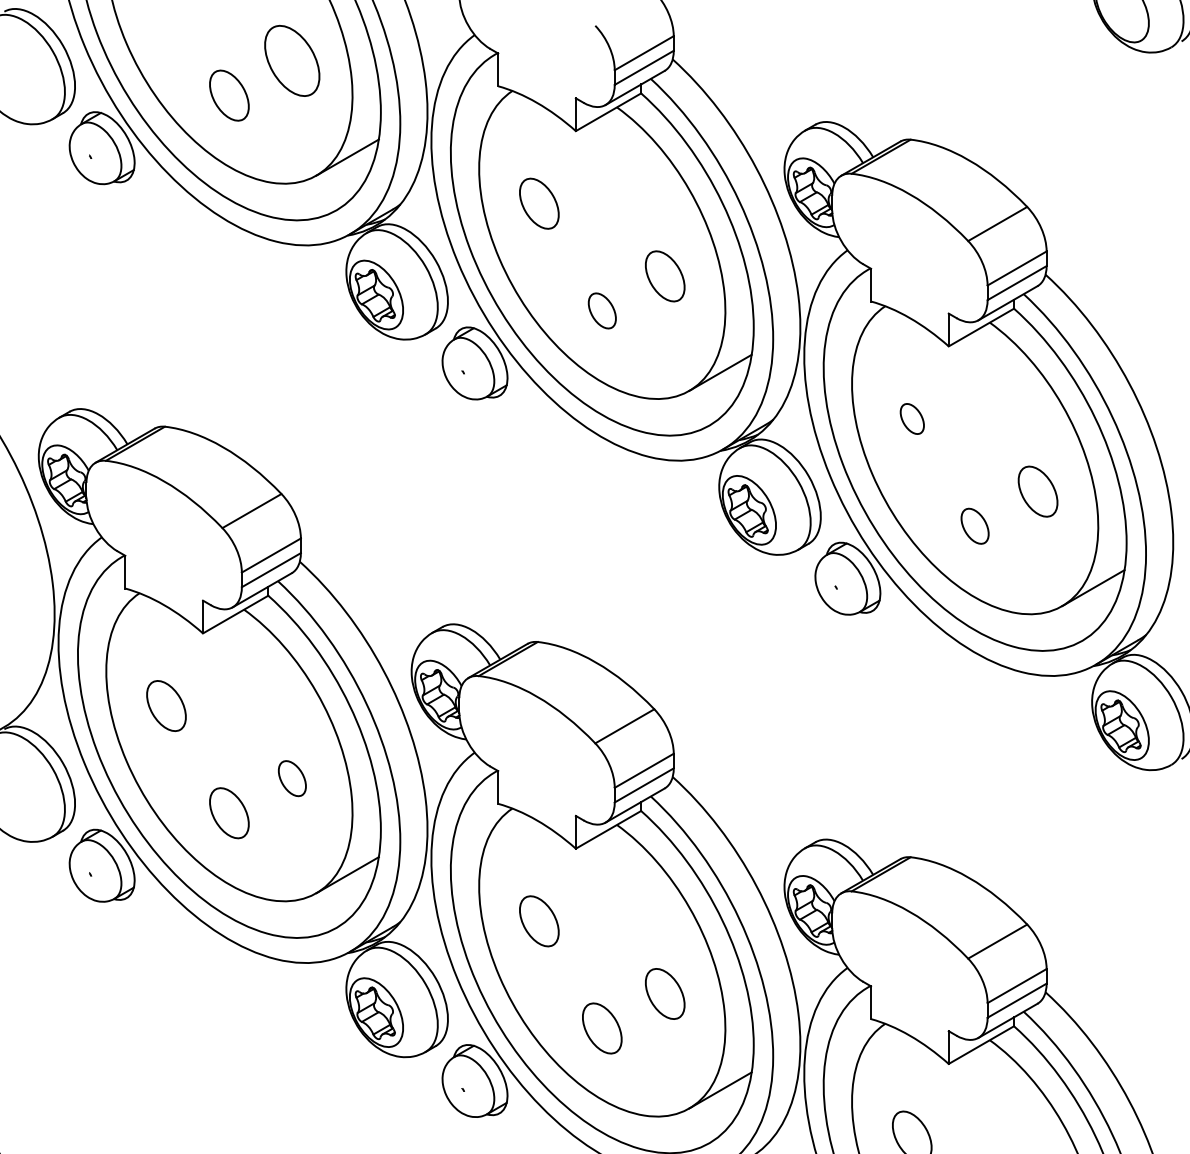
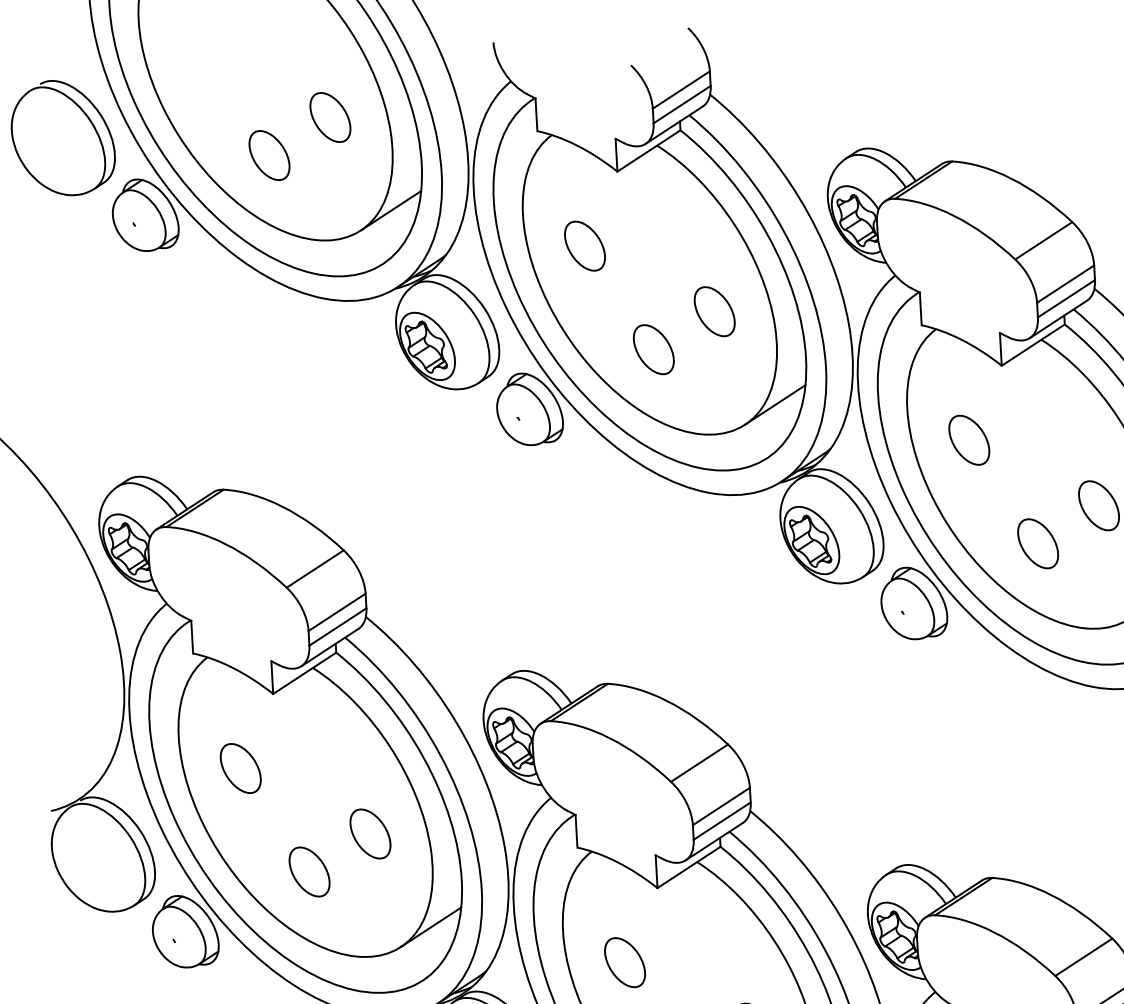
part: (292, 61) -> (330, 117), size x0.71
part: (602, 310) -> (654, 349), size x1.43
part: (912, 418) -> (969, 439), size x1.67
part: (974, 526) -> (1037, 544), size x1.43
part: (292, 778) -> (370, 833), size x1.43

